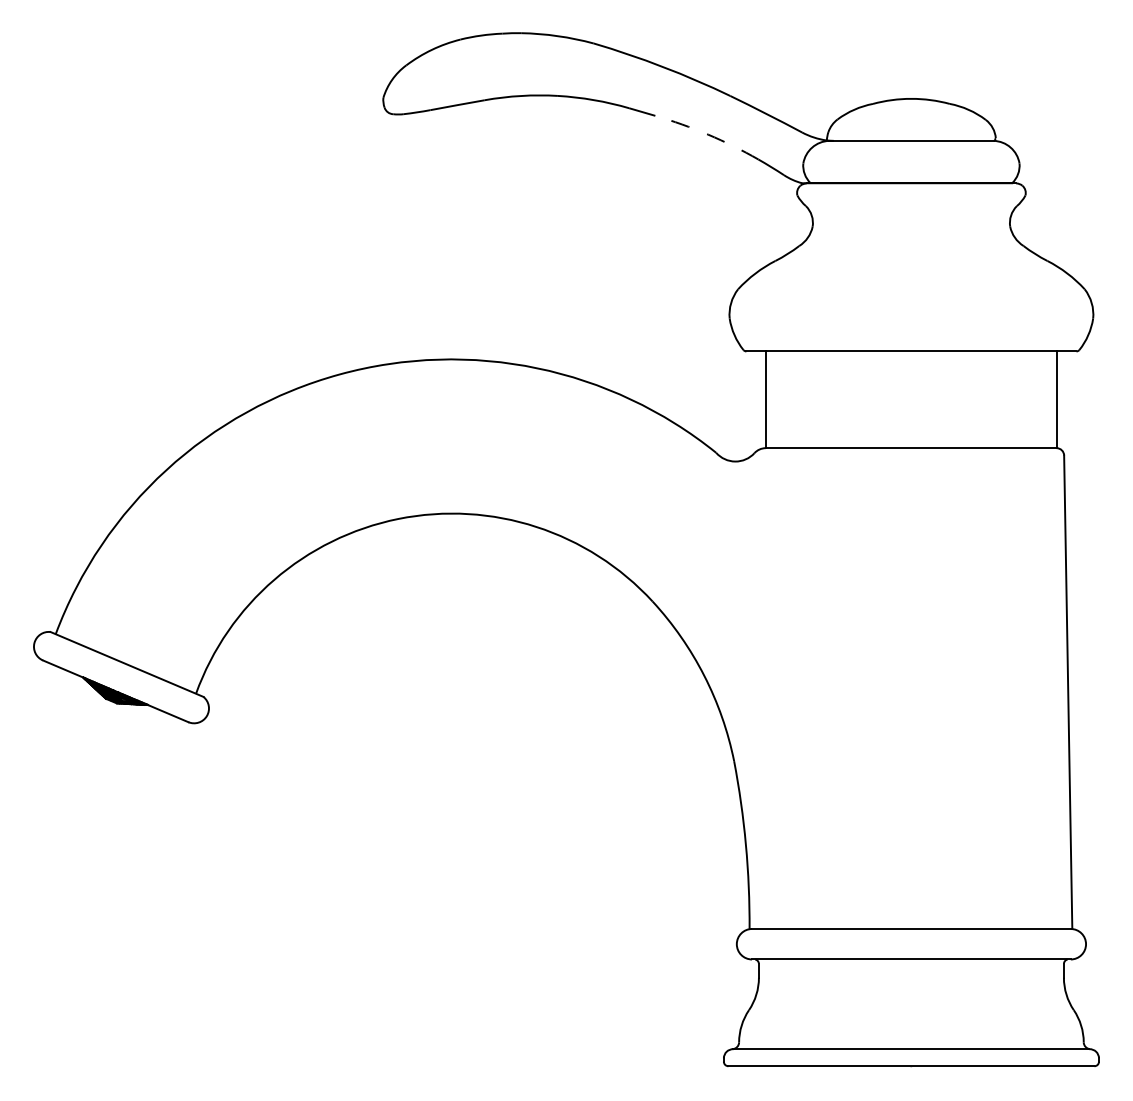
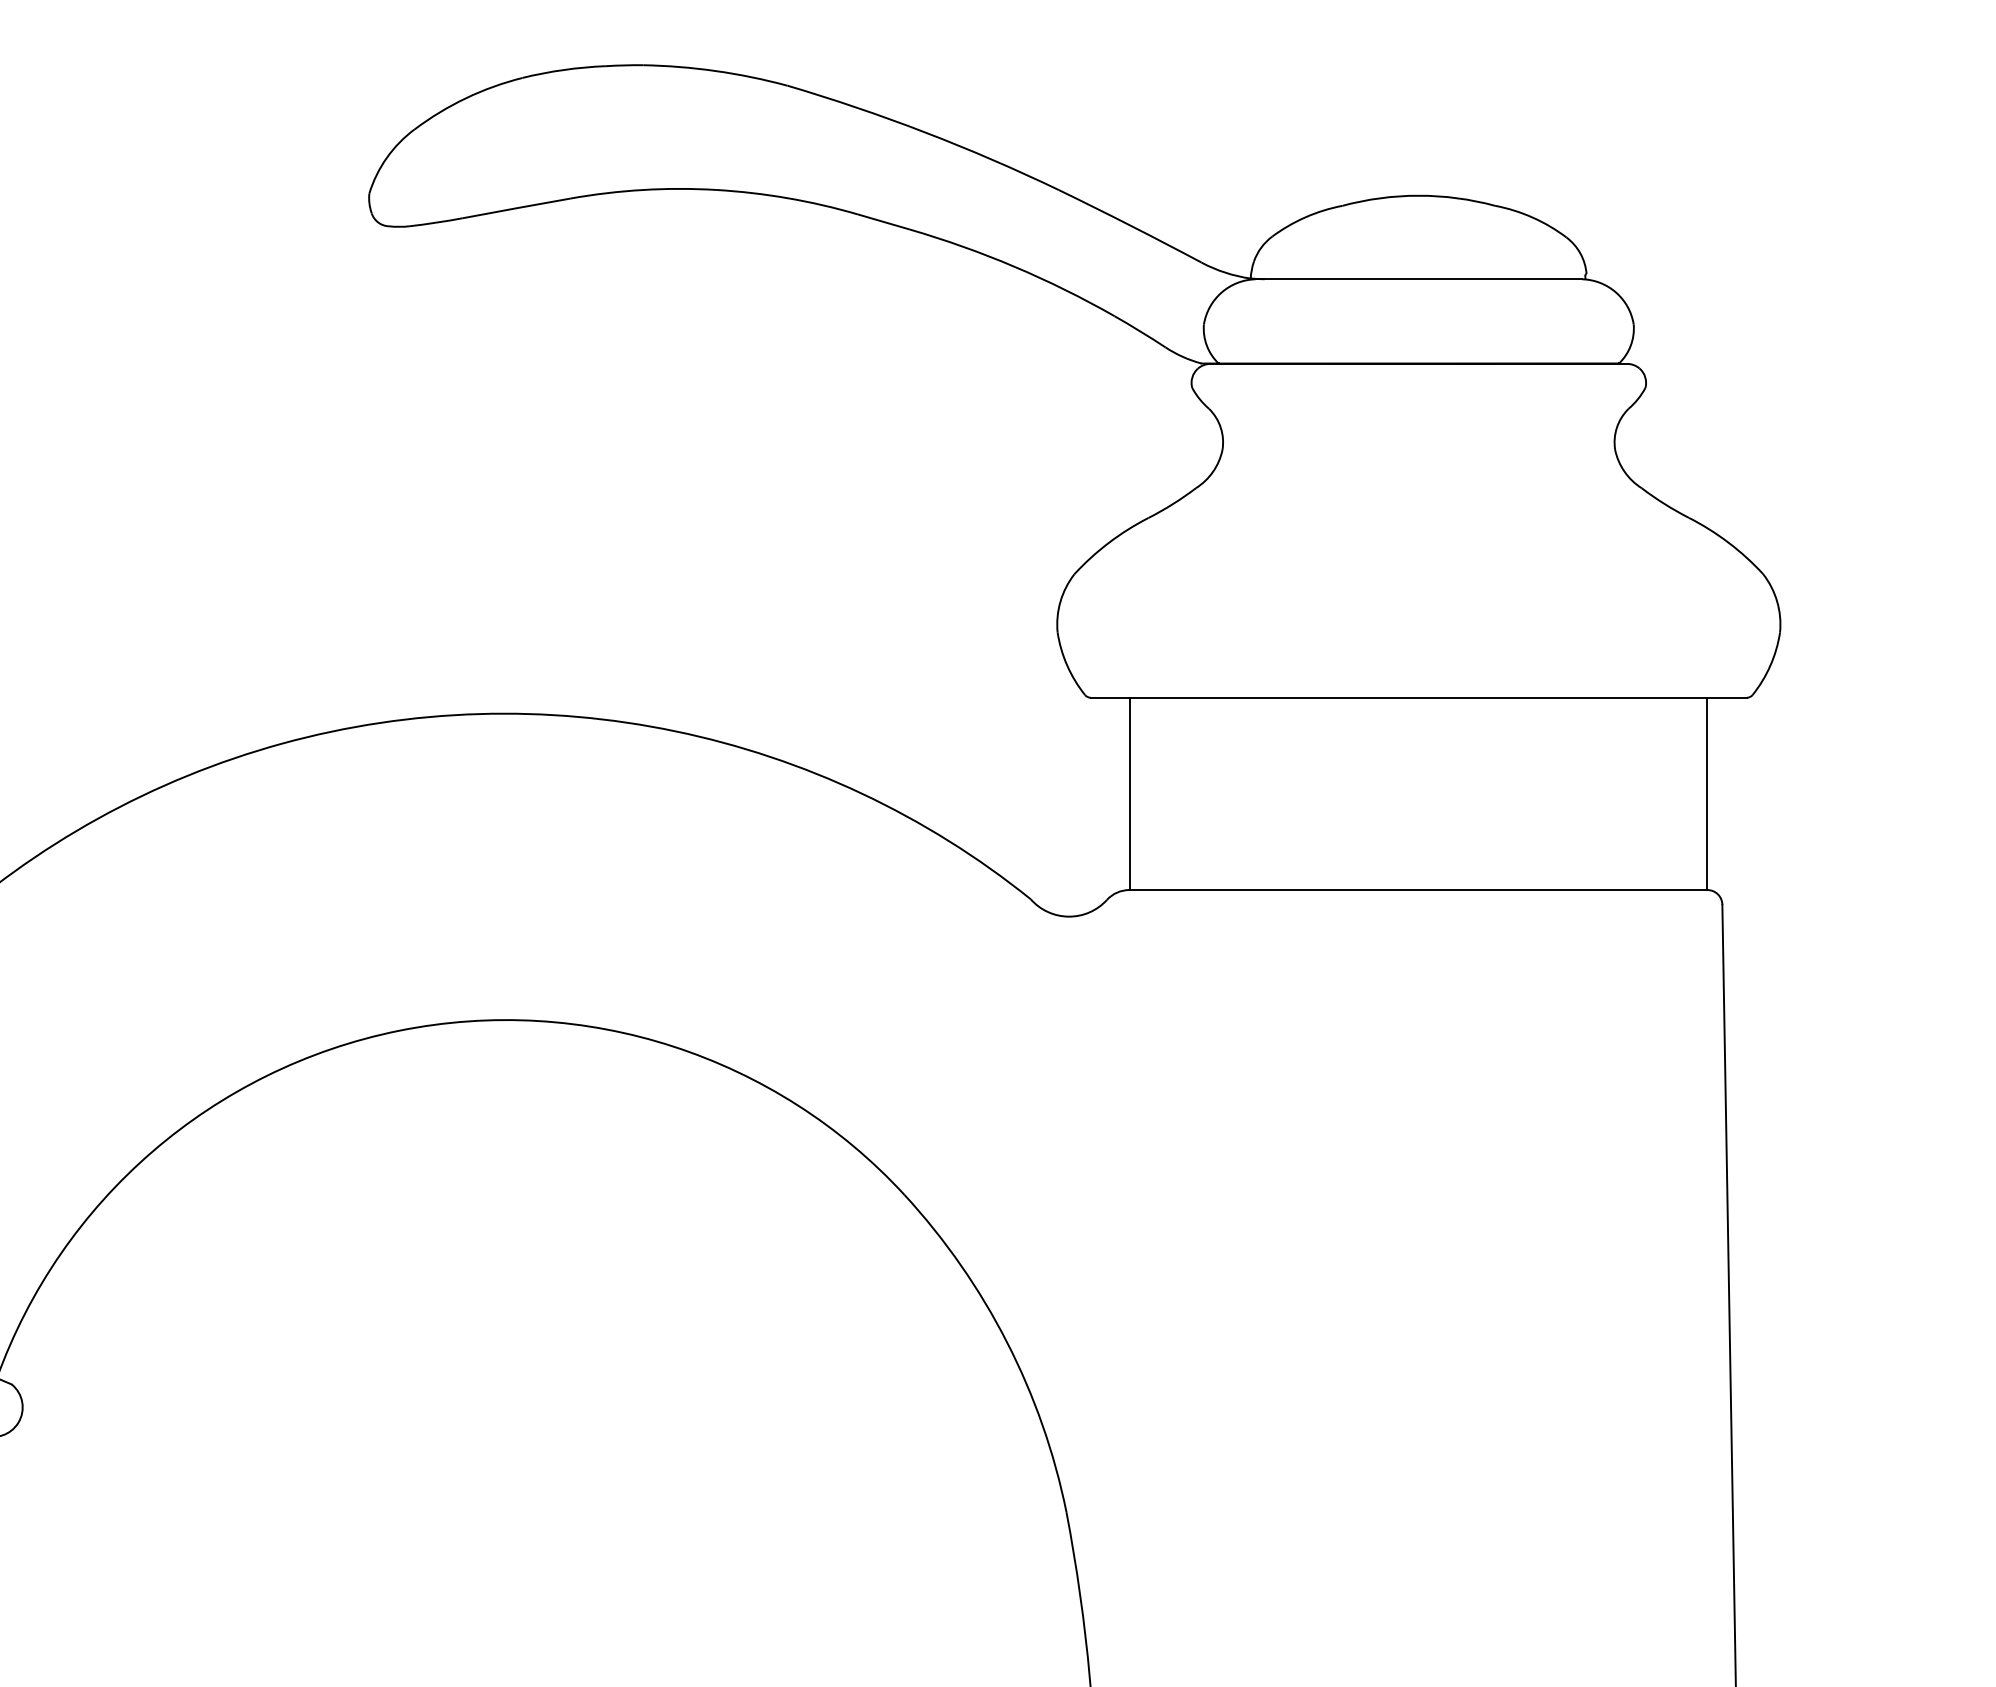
arc: (708, 134) -> (1015, 266), dashed -> solid

